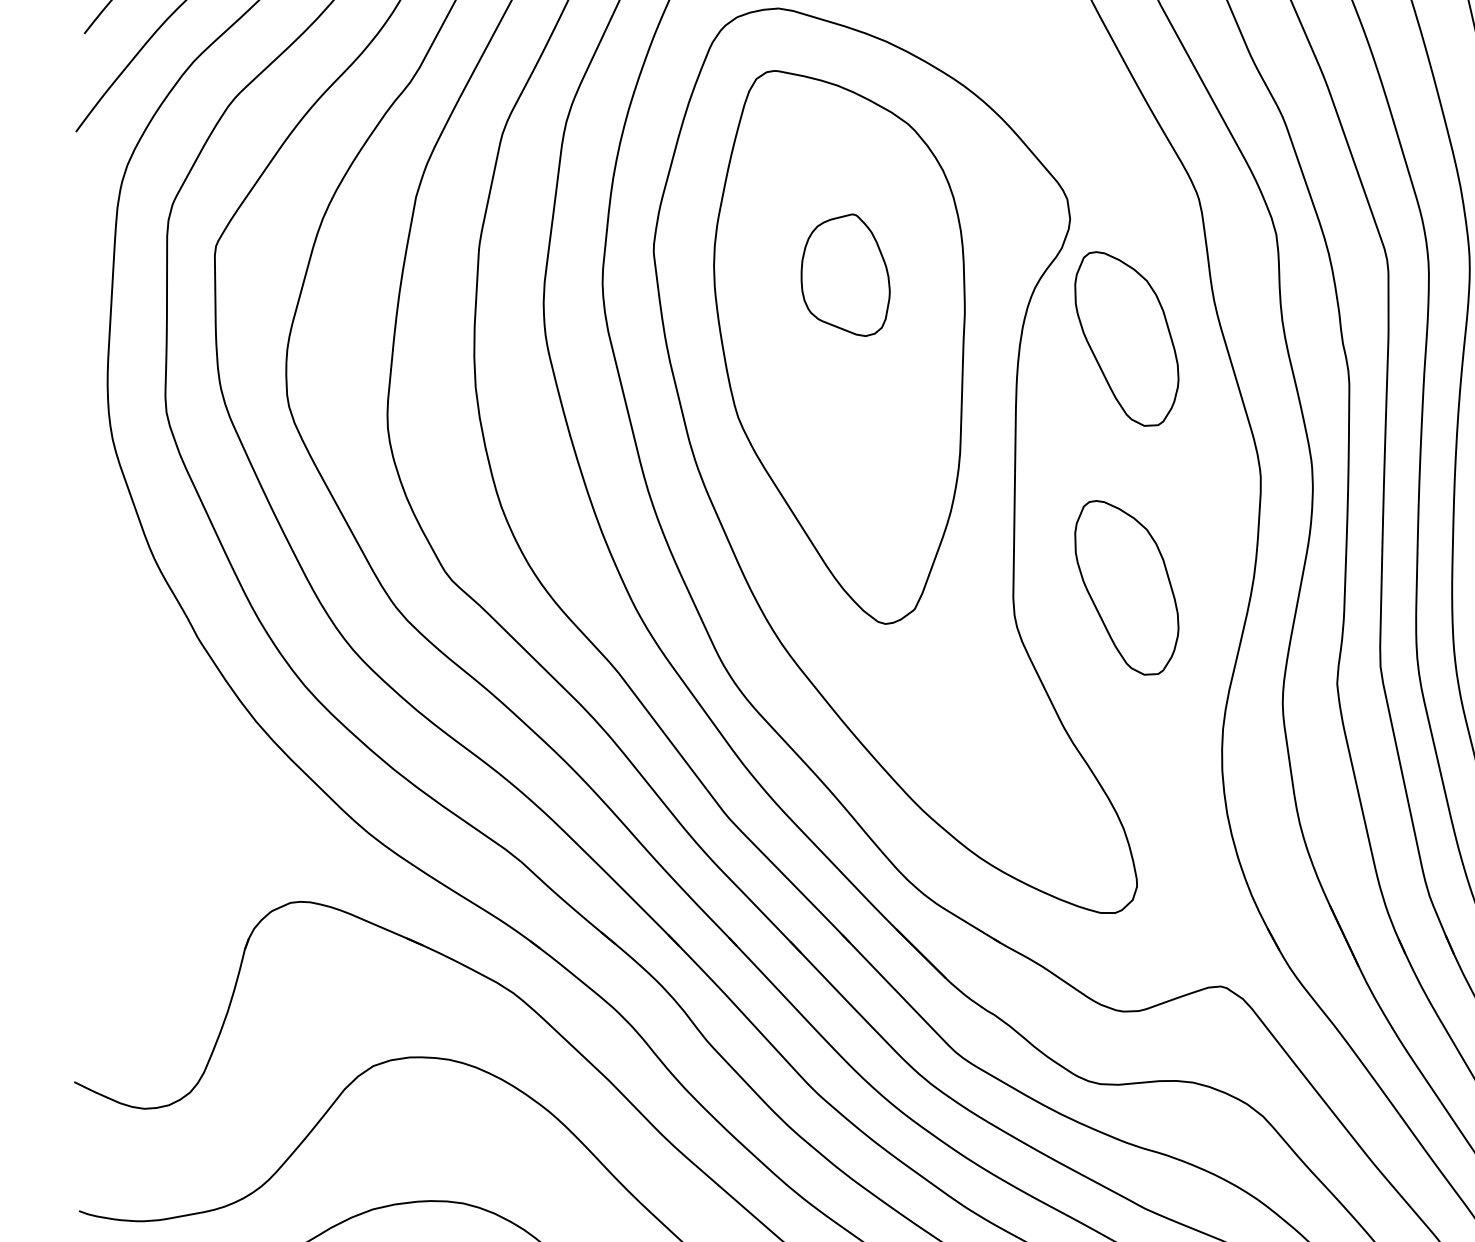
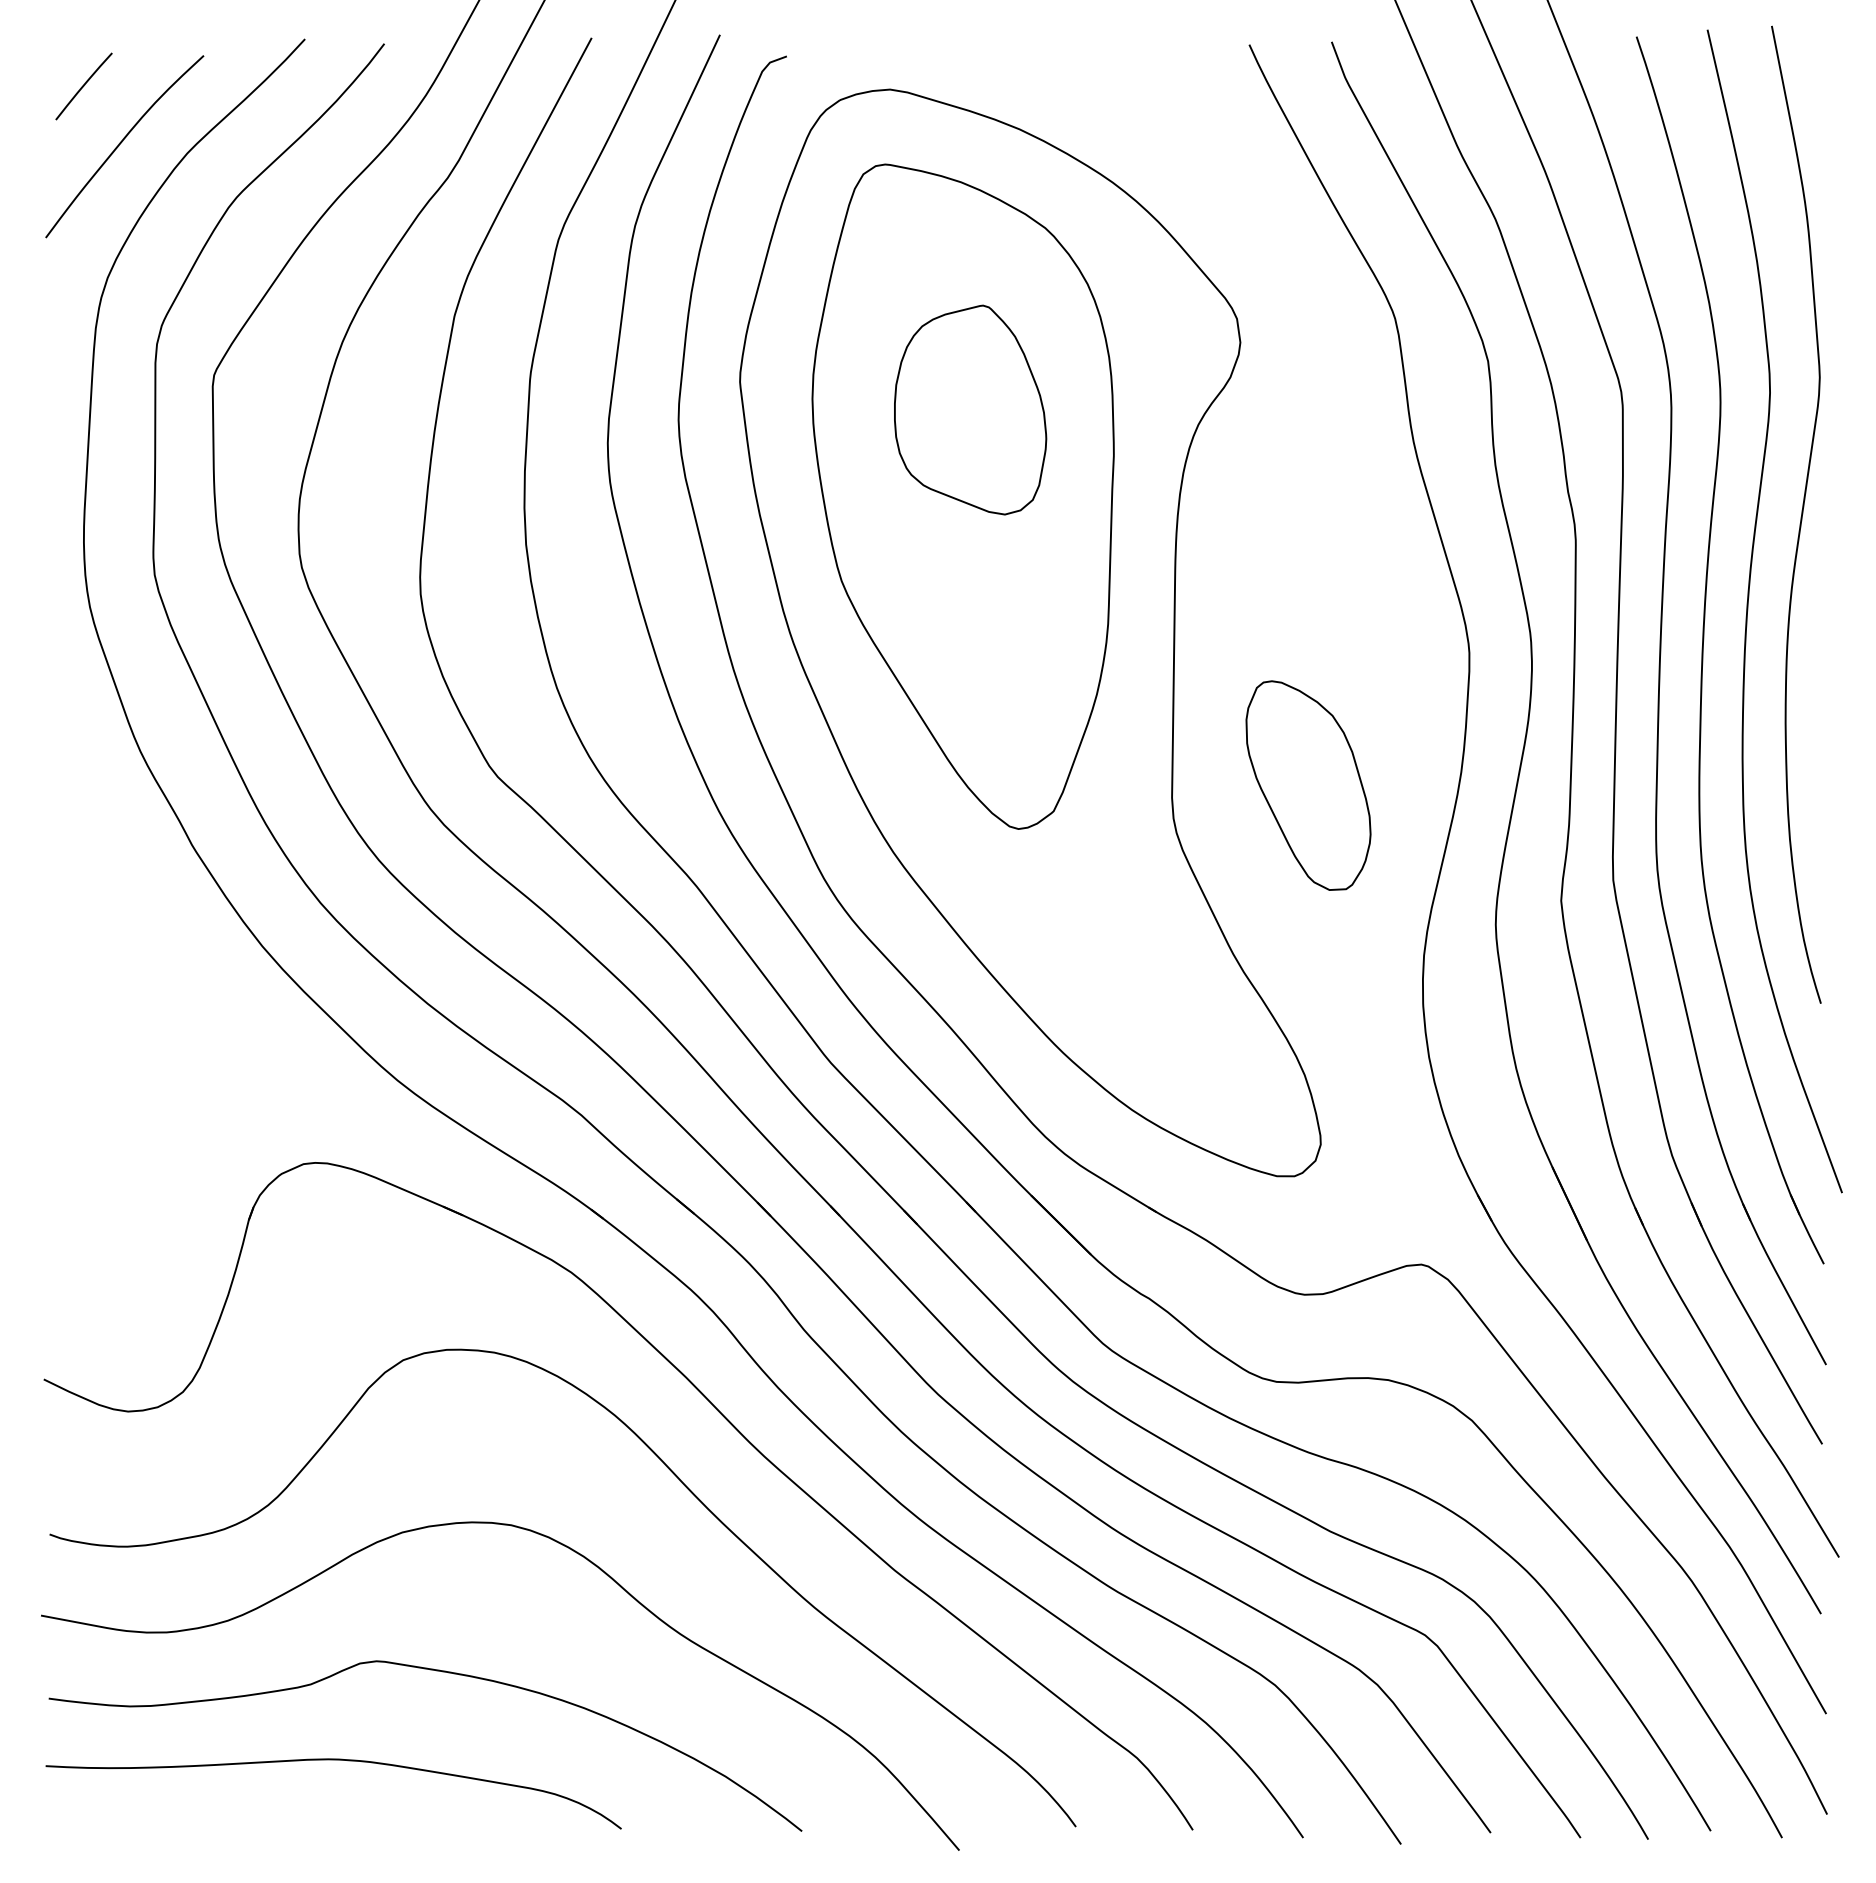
part: (845, 274) -> (970, 409), size x1.43
part: (1126, 338) -> (1308, 486), removed

